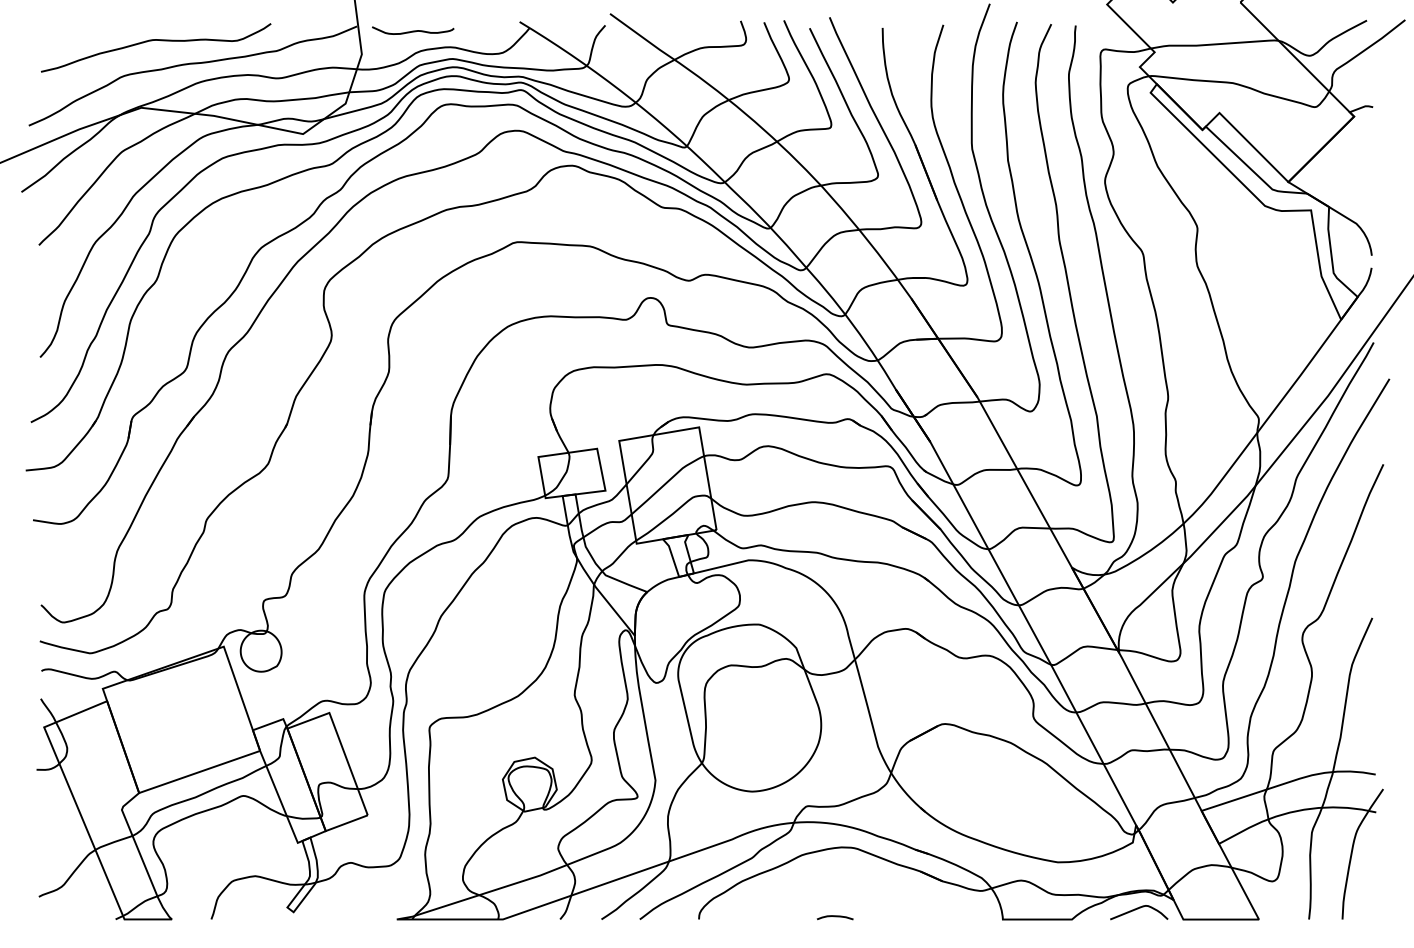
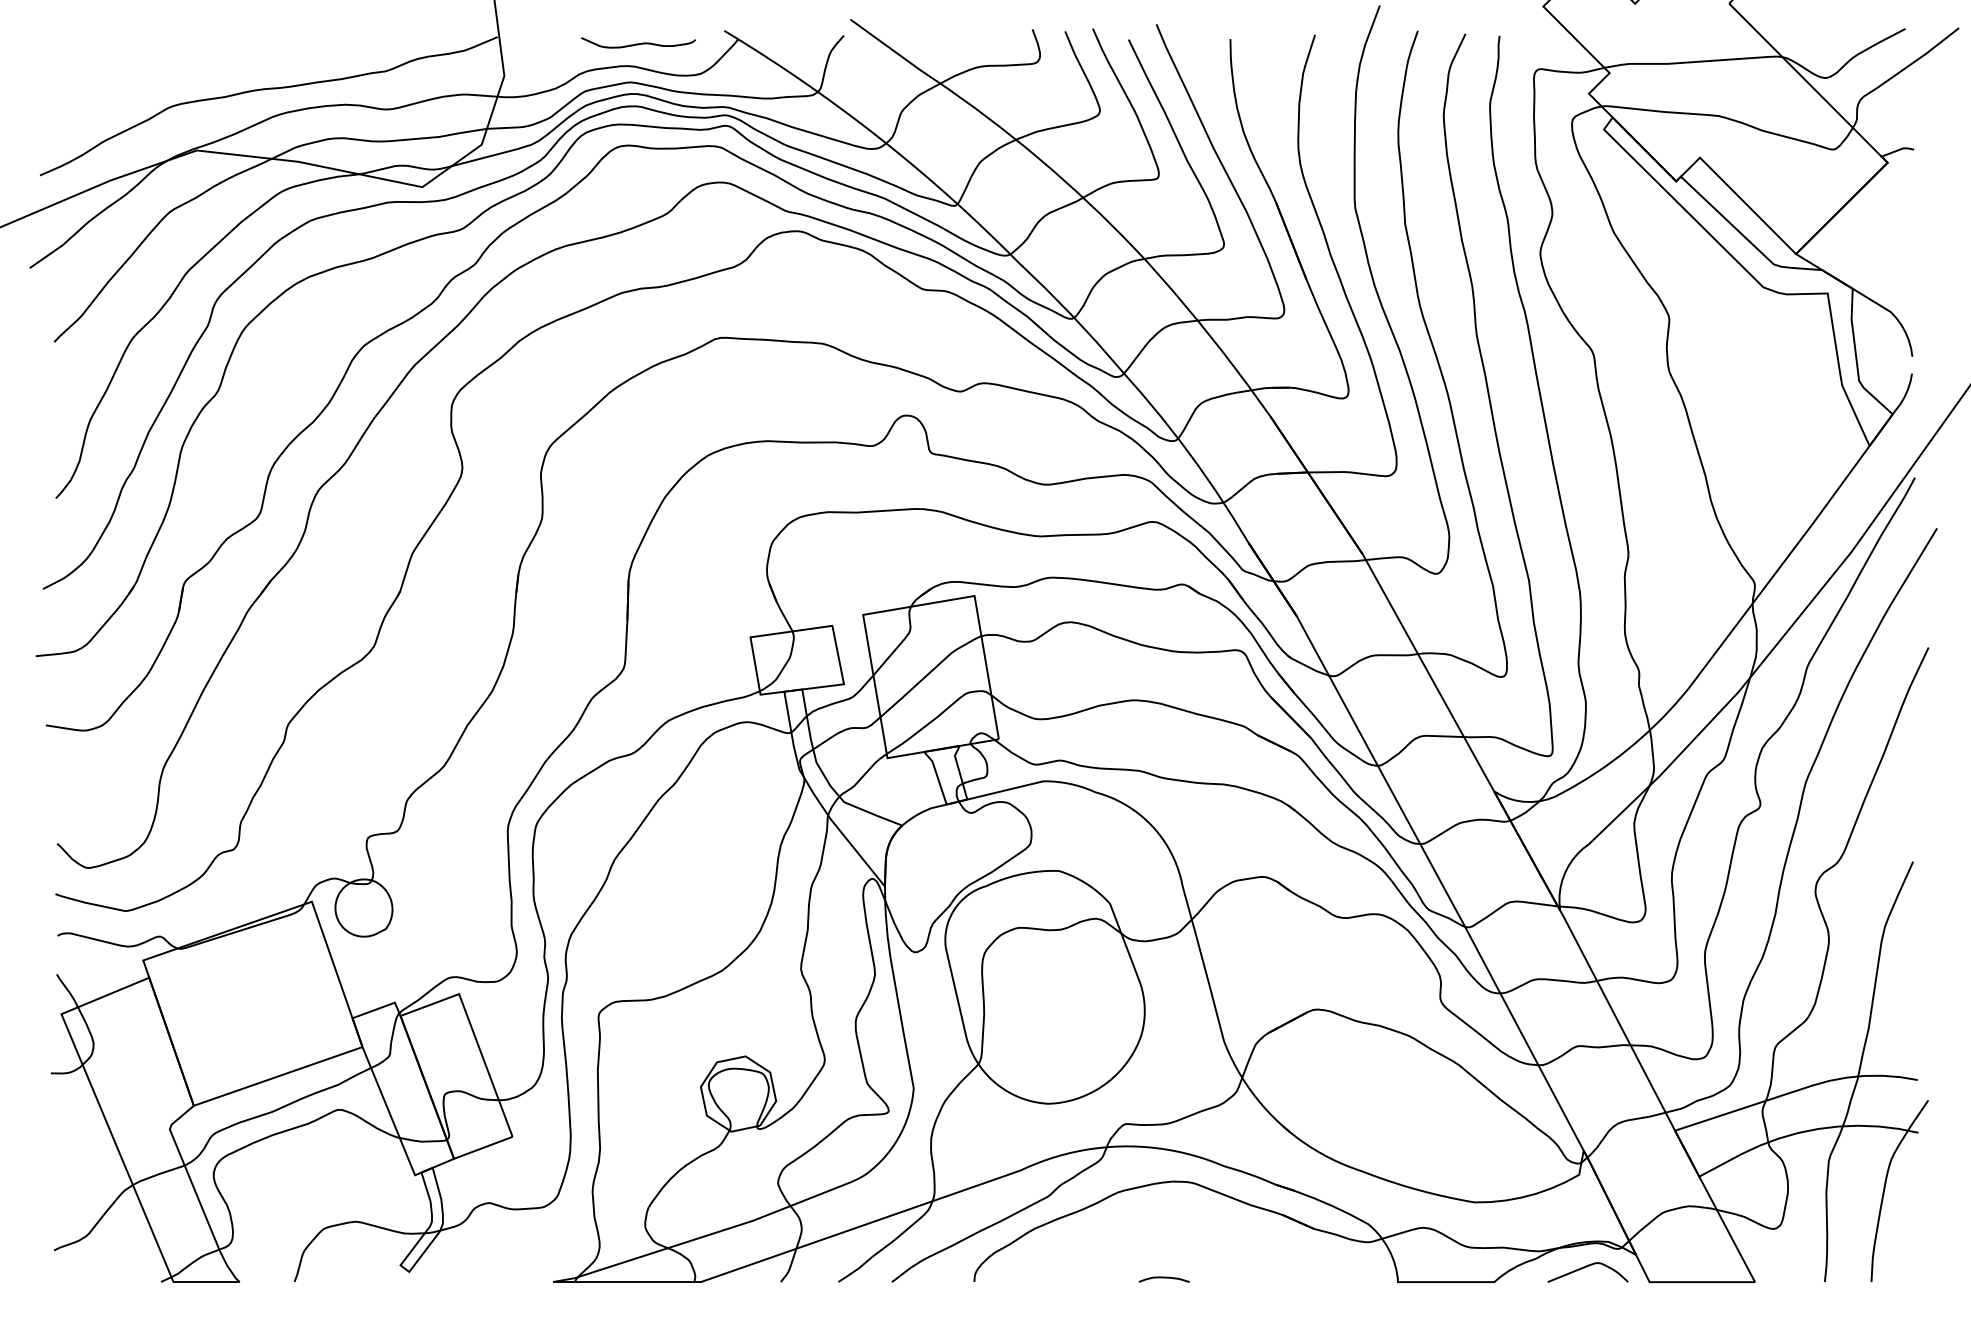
curve: (413, 30) -> (639, 42), moved
curve: (156, 40) -> (218, 56), removed

